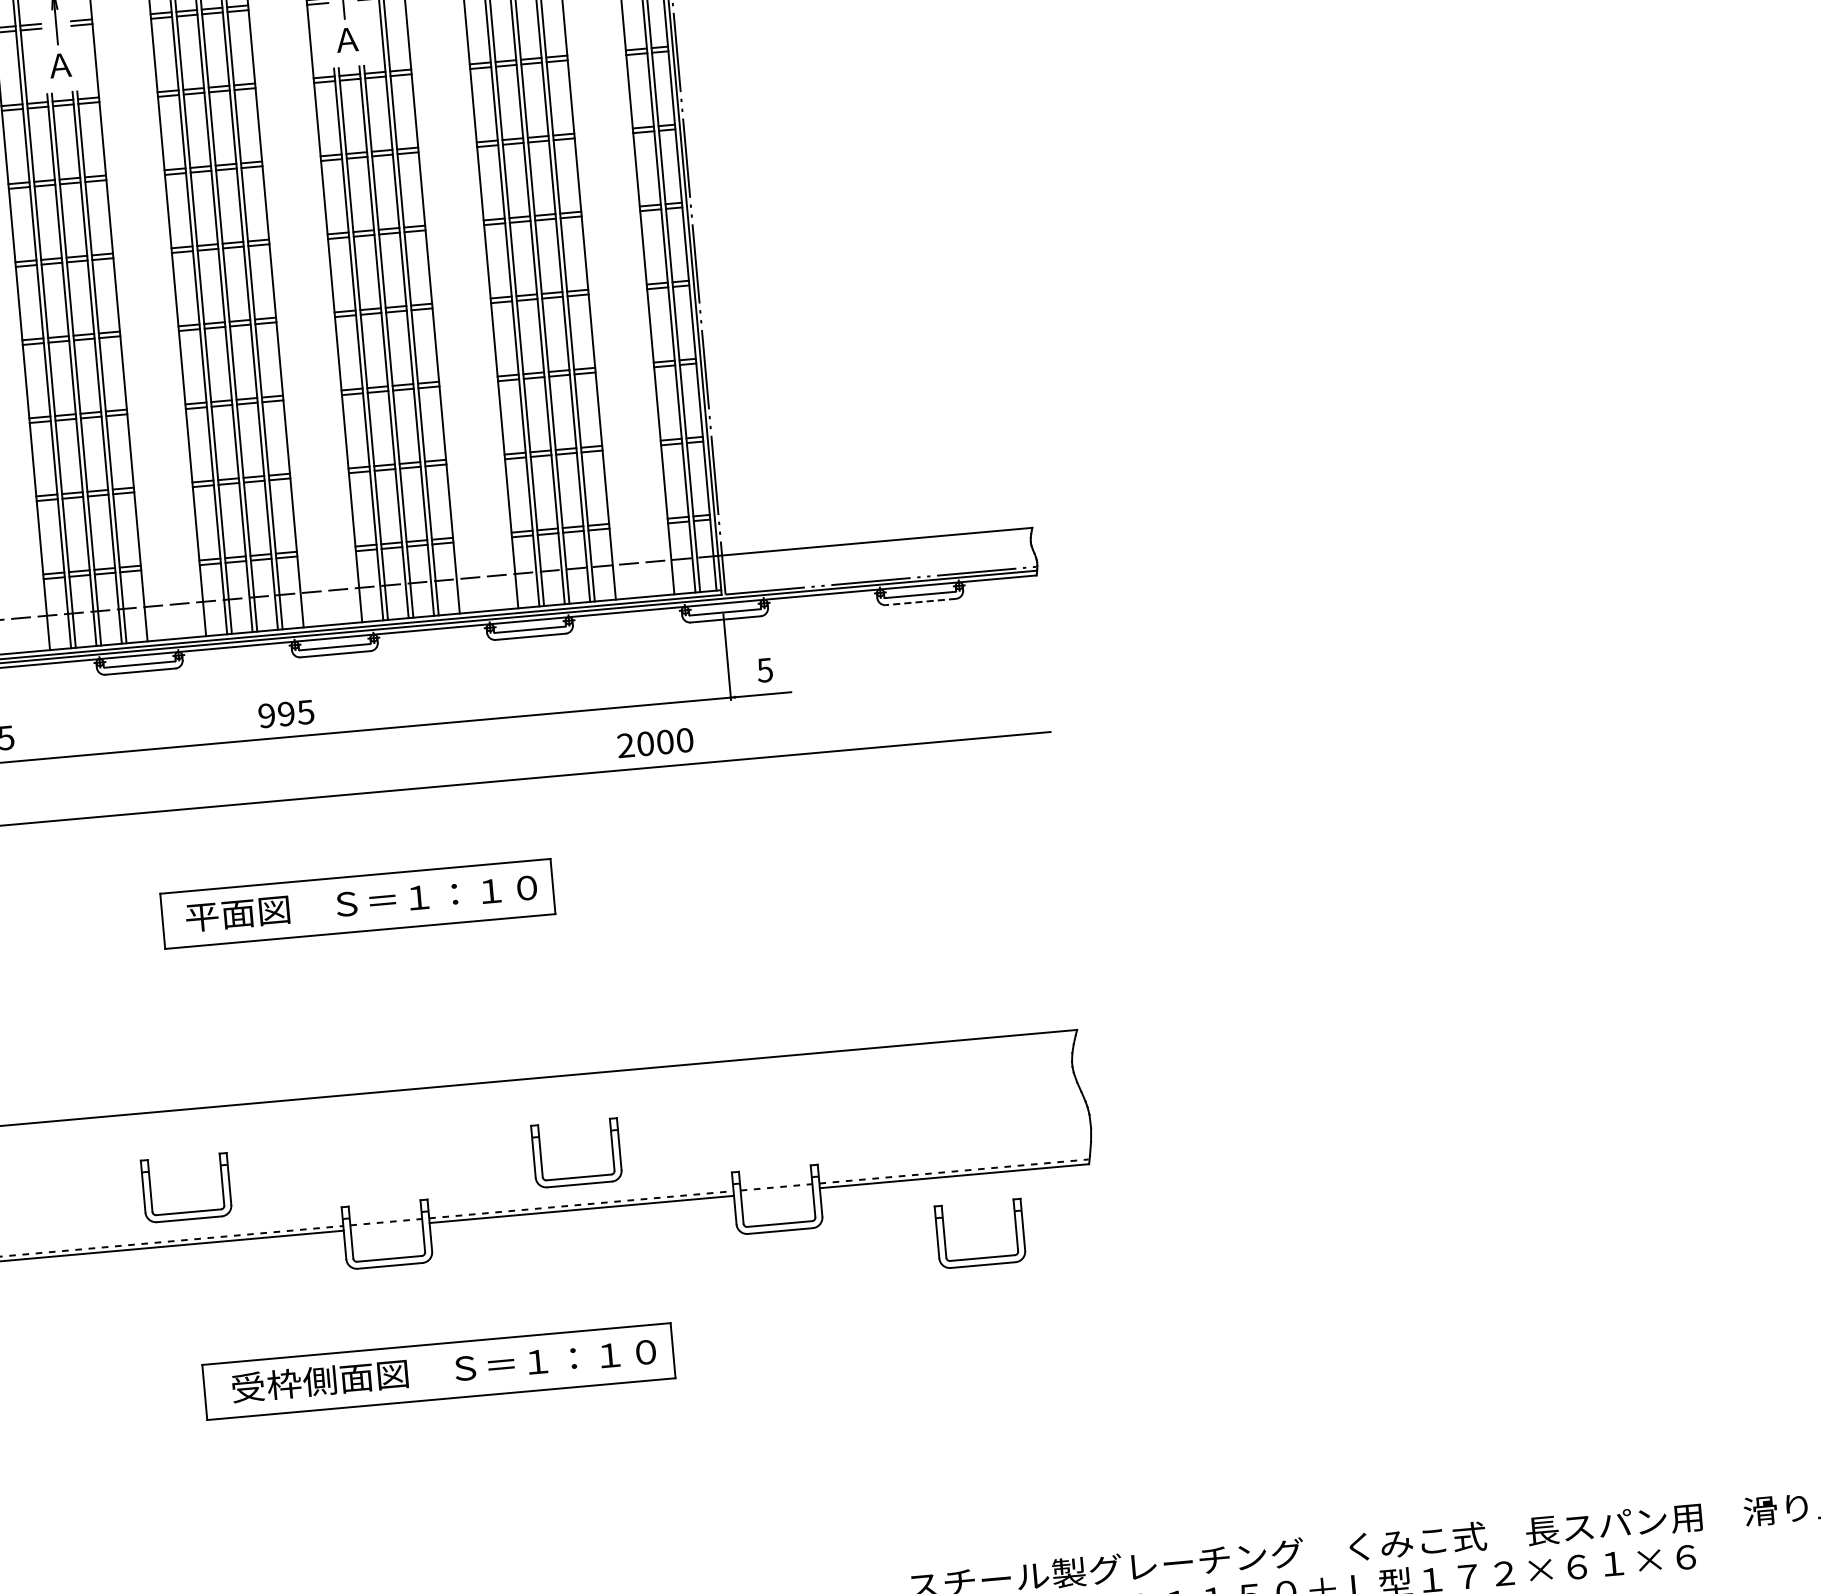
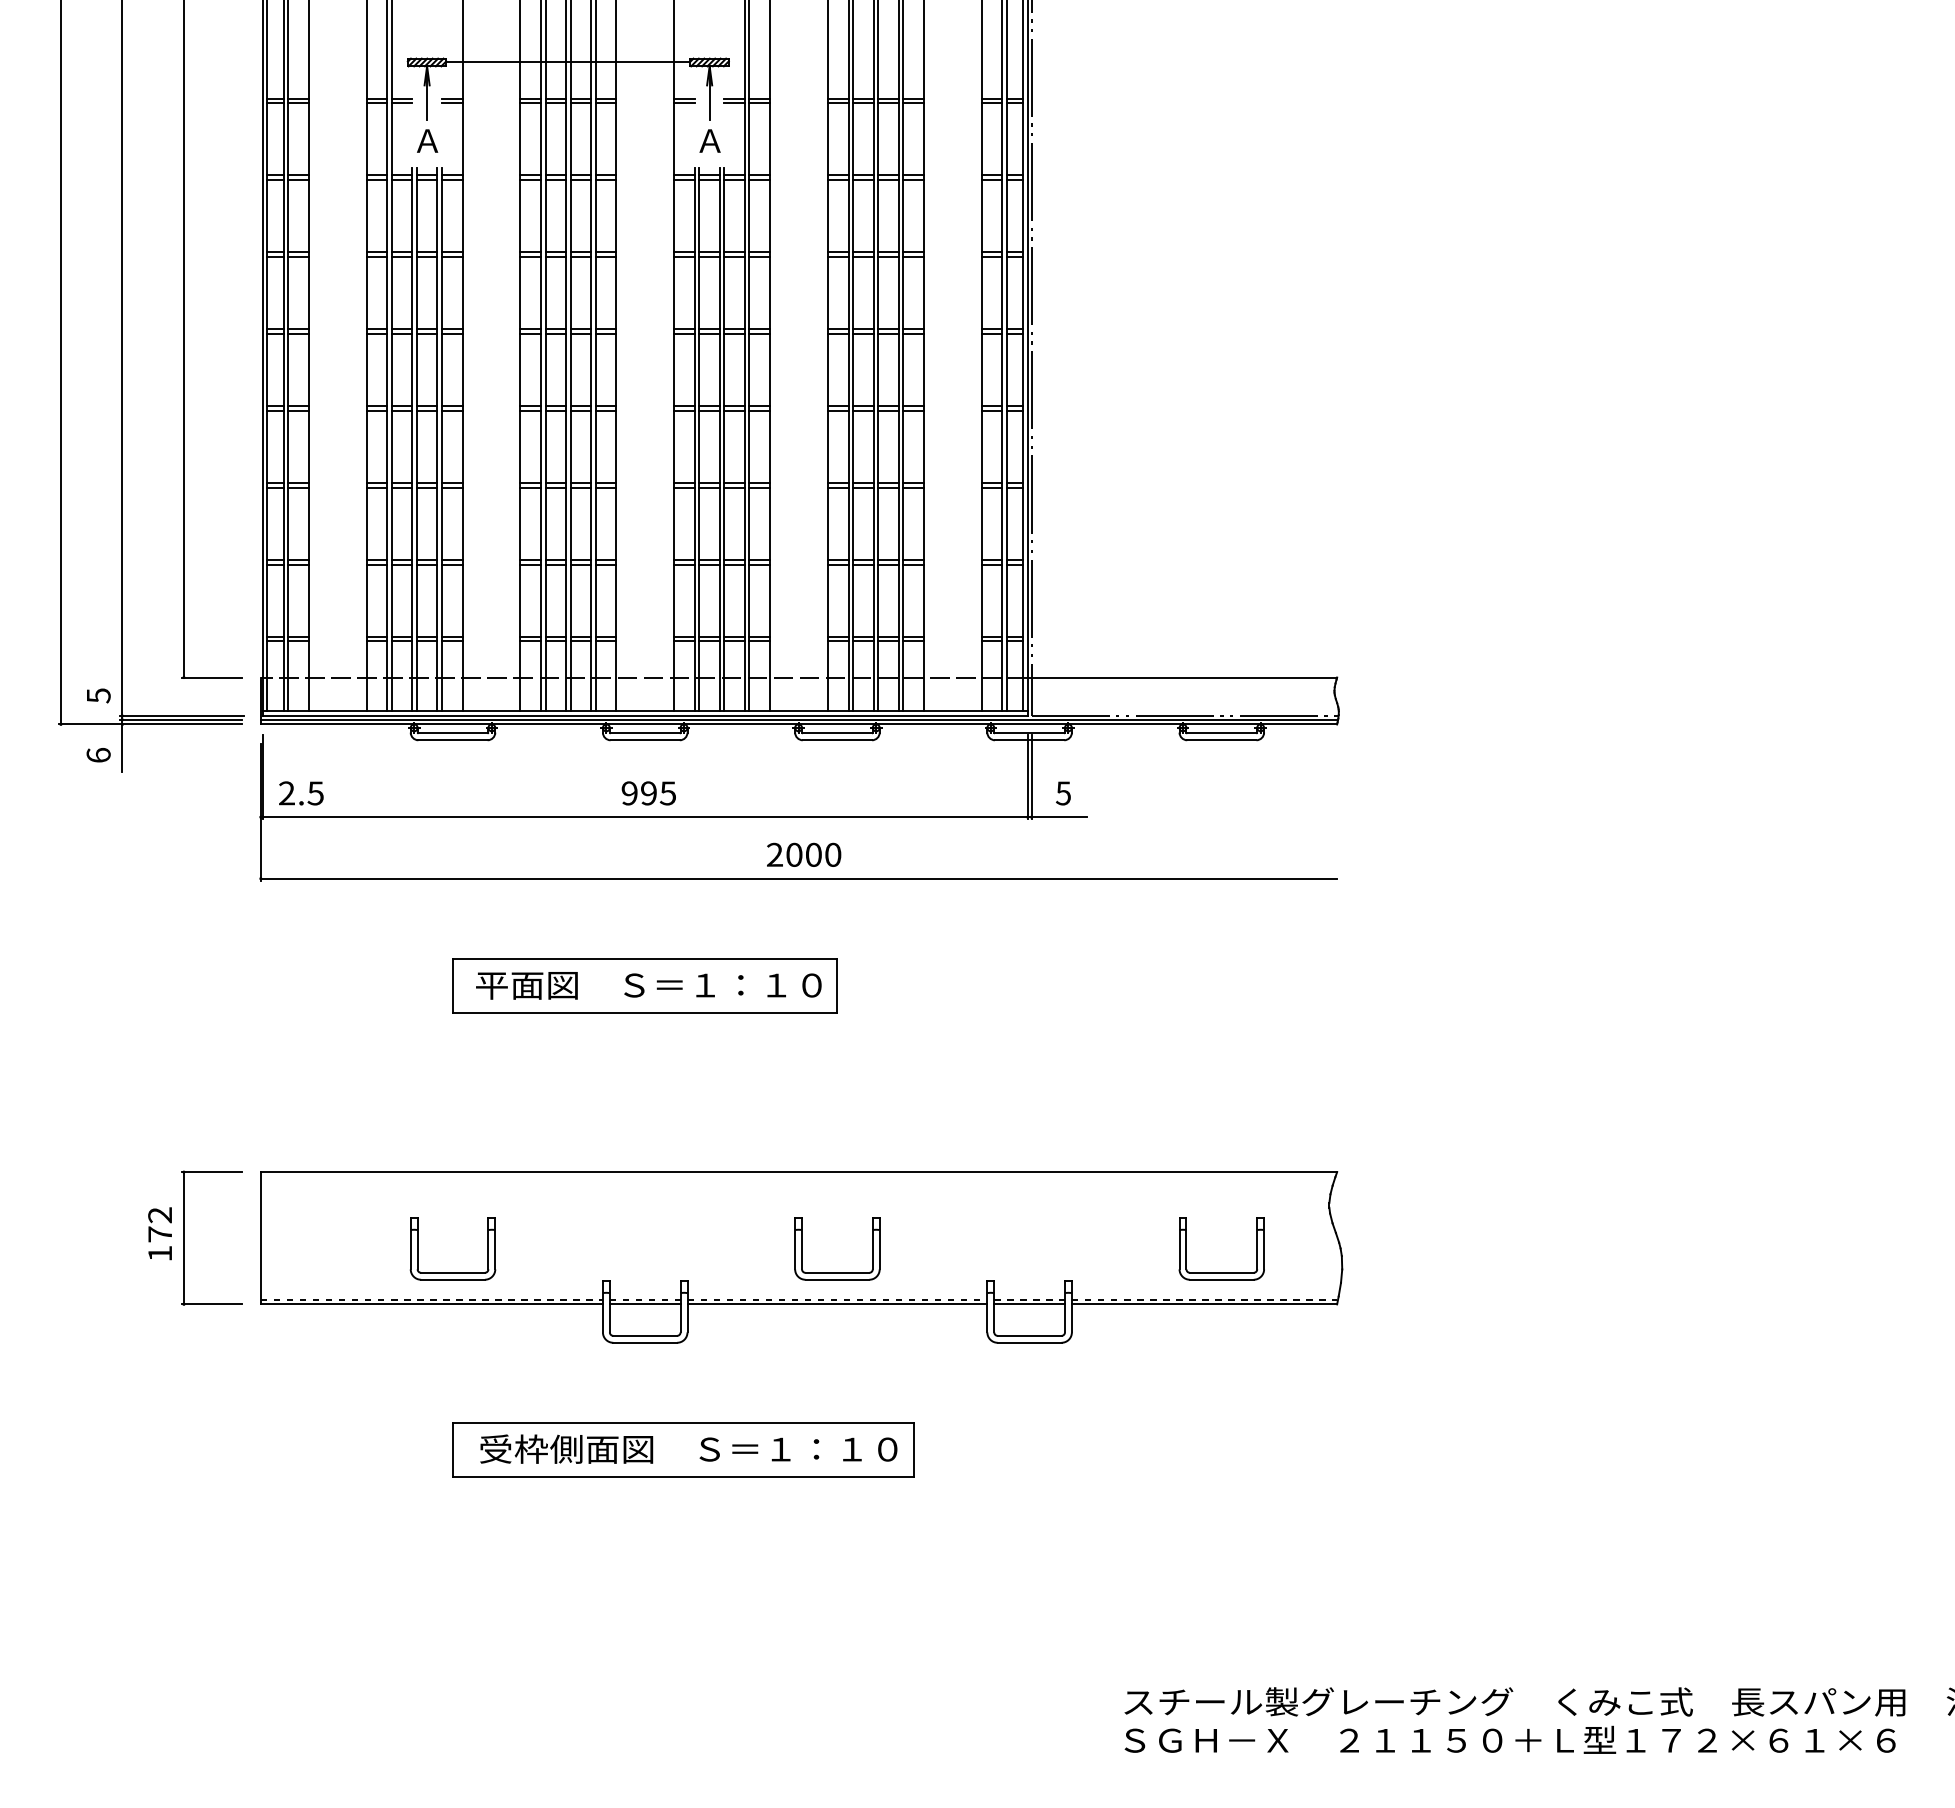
line: (920, 602) -> (1221, 740), dashed -> solid
line: (731, 657) -> (1031, 777), added
text: (285, 714) -> (648, 793), moved
text: (655, 742) -> (804, 854), moved
line: (776, 1192) -> (1029, 1304), added
line: (385, 1227) -> (644, 1304), added
part: (982, 1257) -> (1221, 1272), moved

